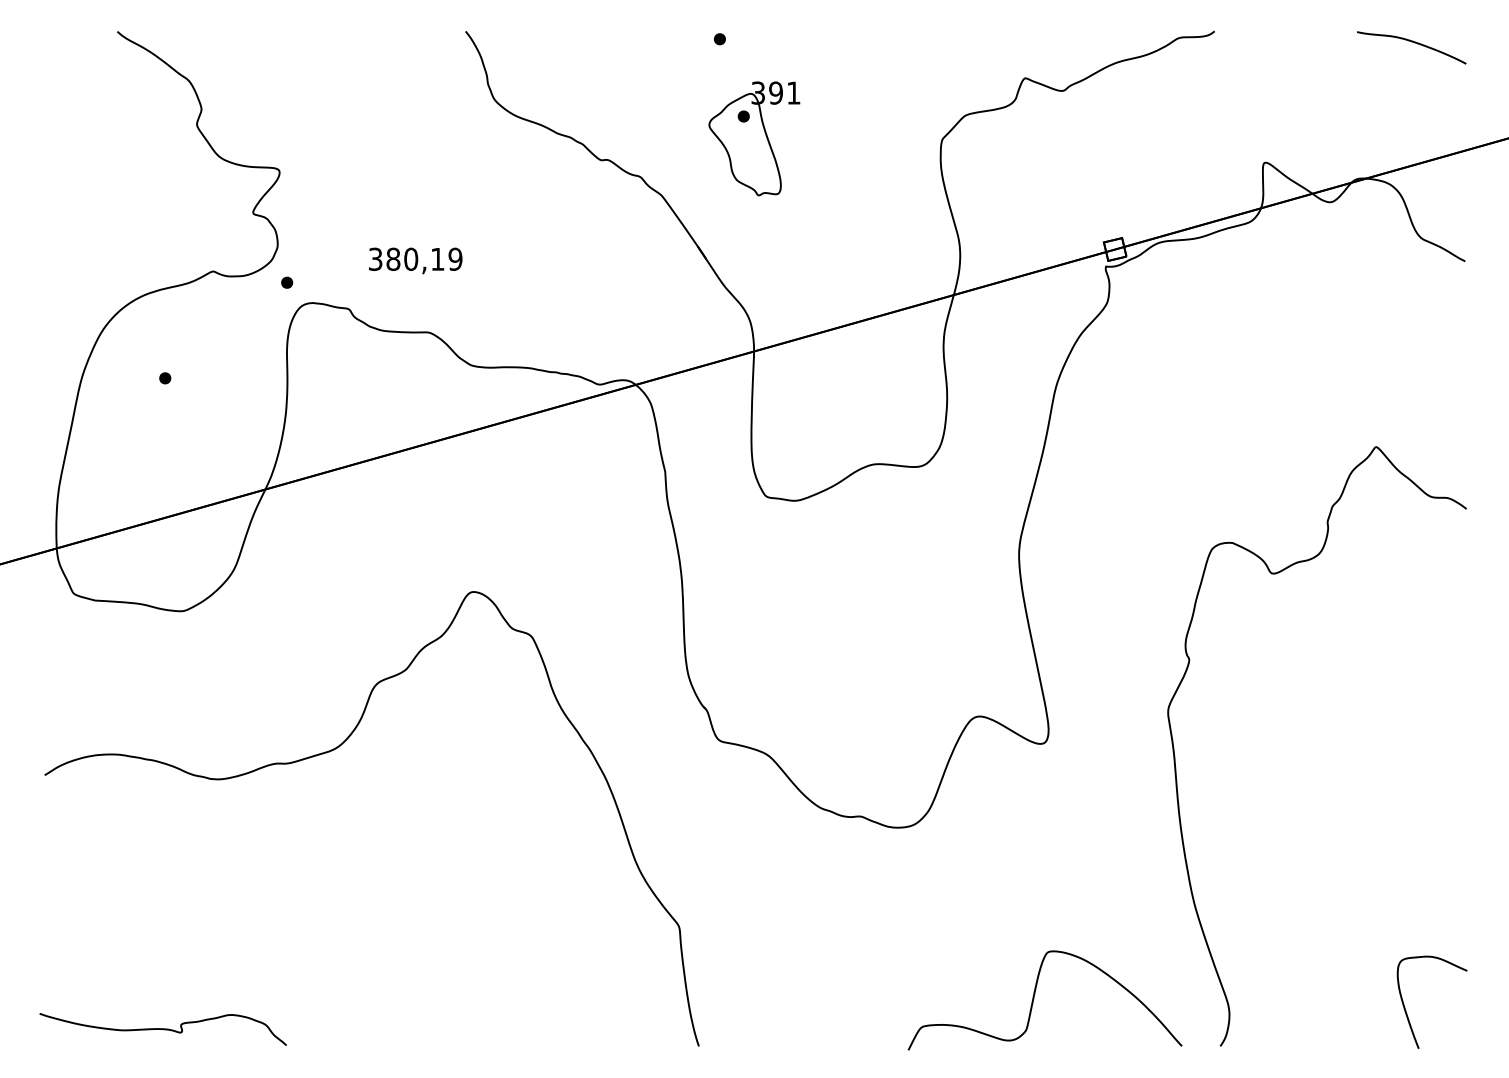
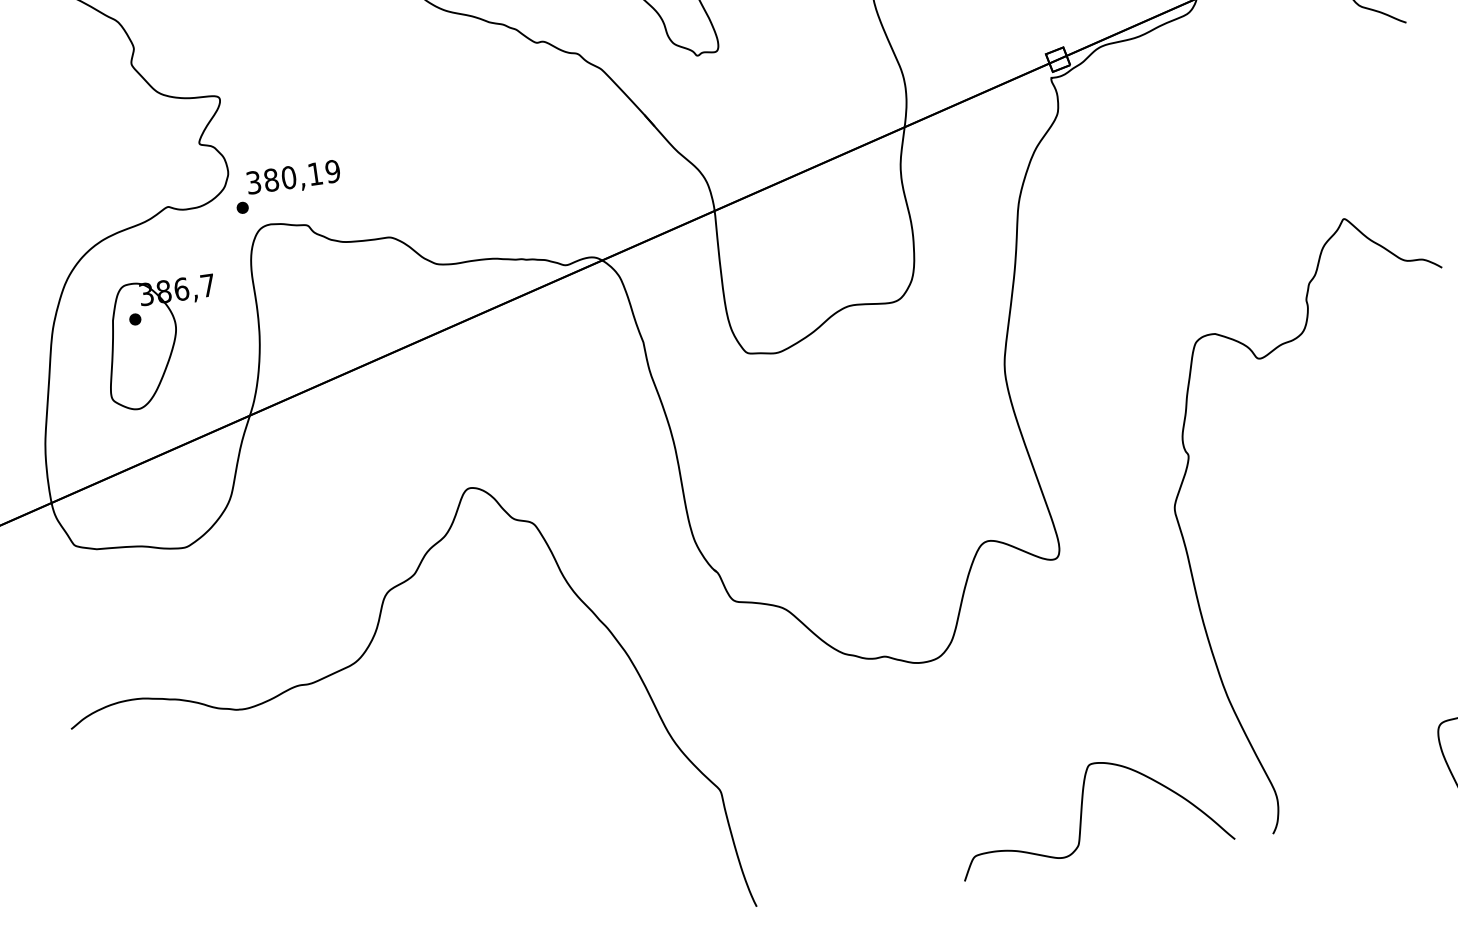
text: (415, 260) -> (293, 178), moved
part: (189, 404) -> (162, 342), added

